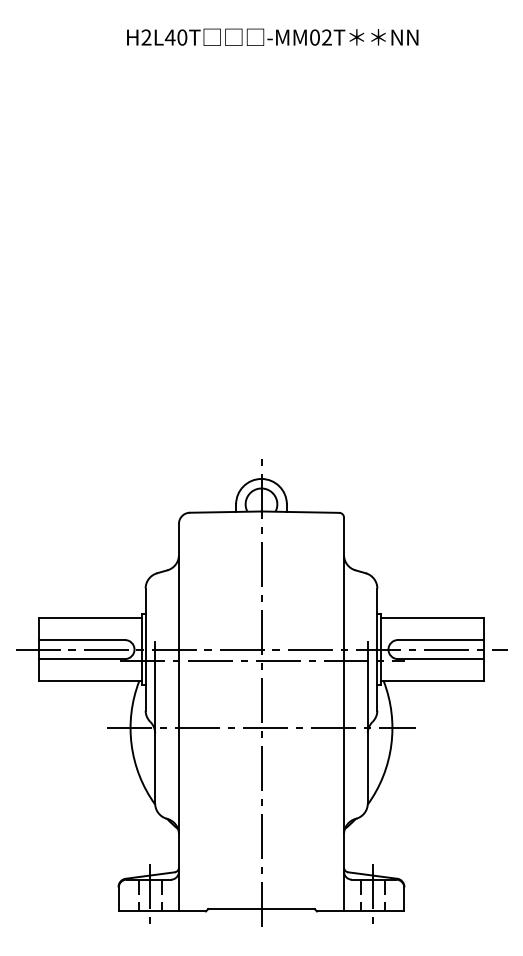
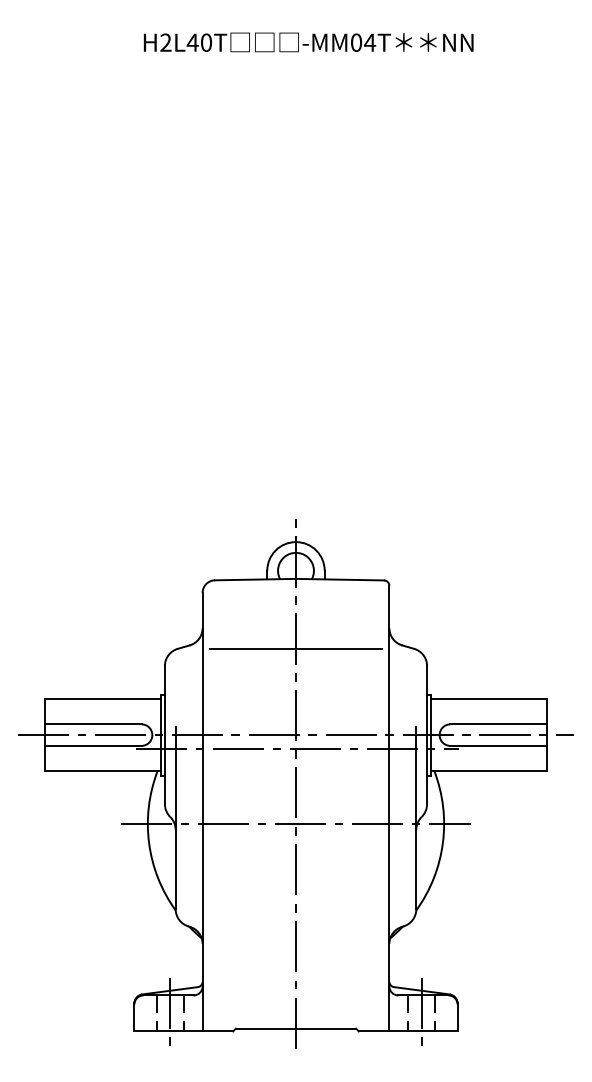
text: (326, 37) -> (369, 42), -MM02T -> -MM04T
line: (261, 573) -> (296, 649), added

